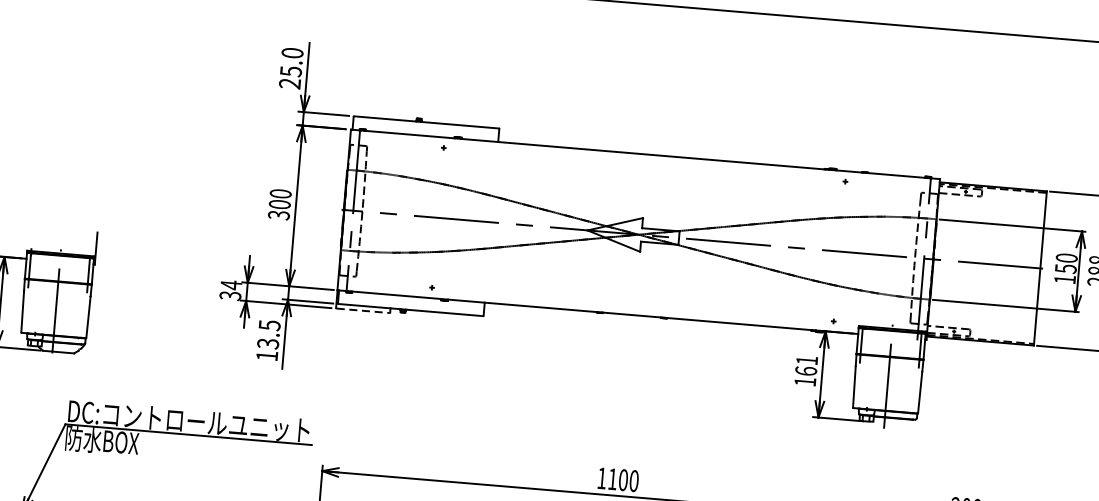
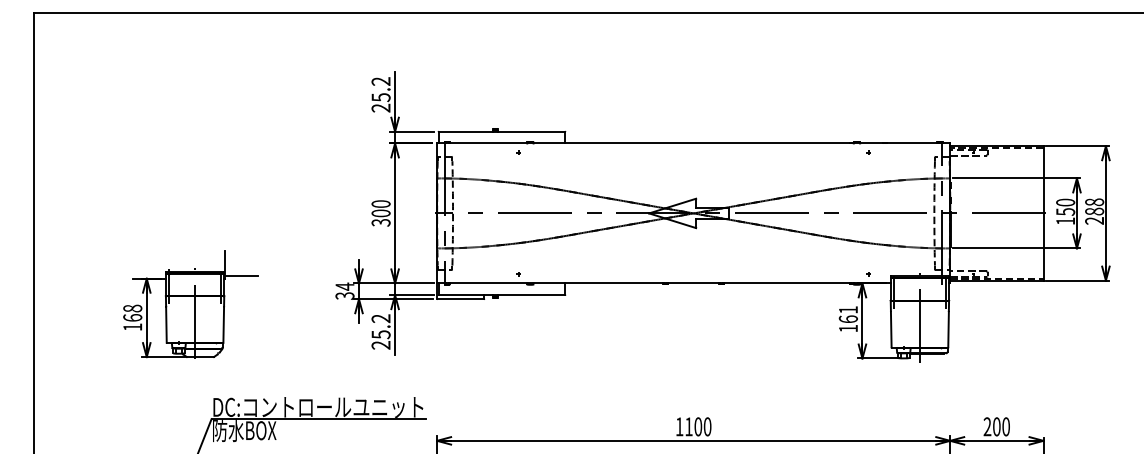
text: (291, 53) -> (380, 81), 25.0 -> 25.2
line: (113, 262) -> (241, 275), added
line: (362, 311) -> (460, 299), dashed -> solid
text: (267, 340) -> (380, 331), 13.5 -> 25.2

